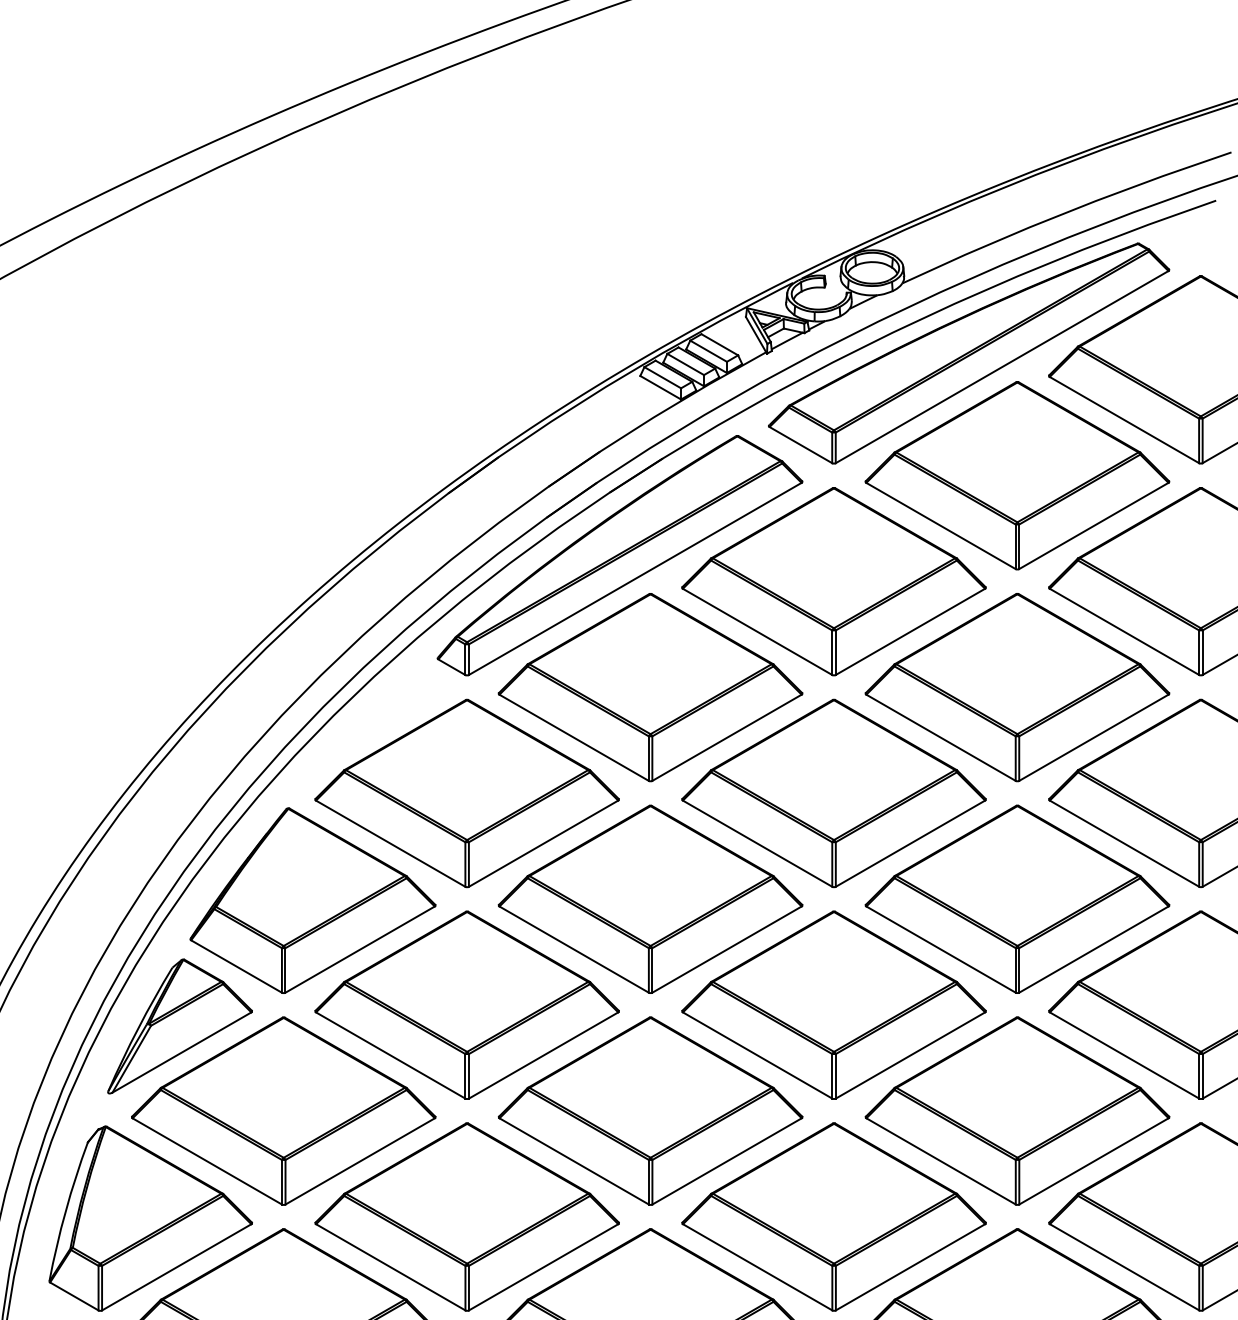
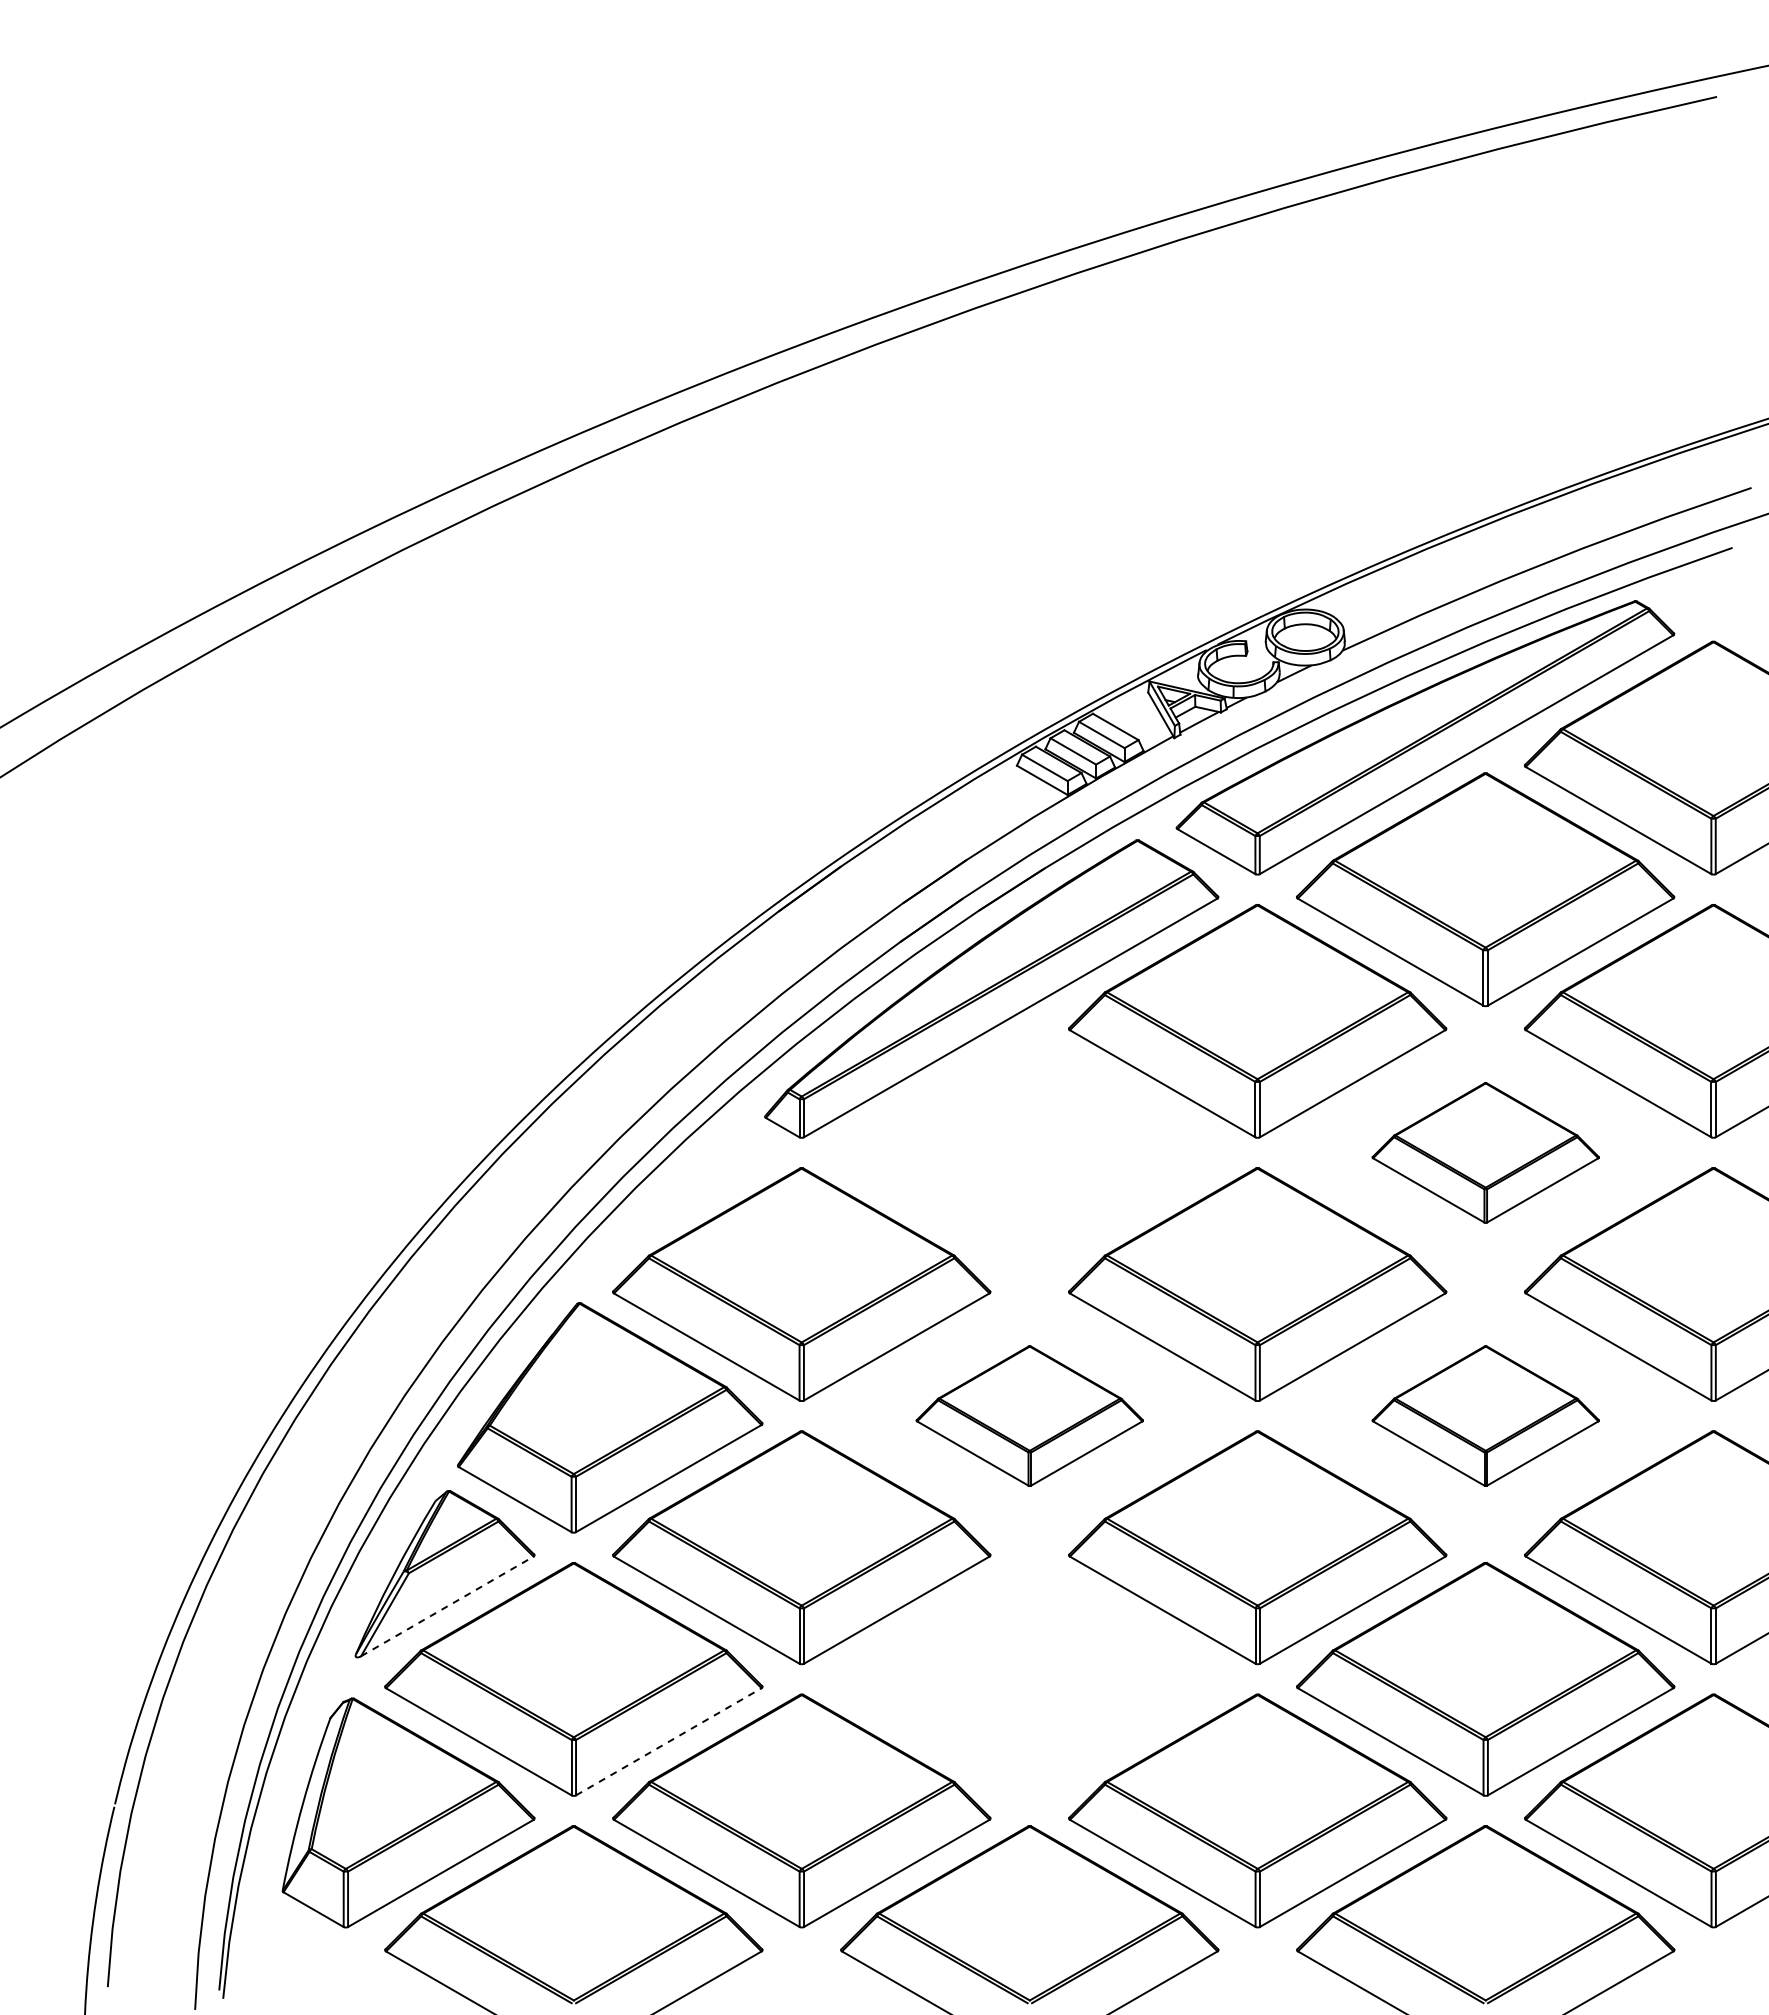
part: (650, 687) -> (1029, 1152), removed
part: (1017, 687) -> (1485, 1152), size x0.6
part: (650, 898) -> (1029, 1415), size x0.6
part: (1017, 898) -> (1485, 1415), size x0.6
line: (182, 1052) -> (447, 1606), solid -> dashed
part: (650, 1111) -> (1029, 1679), removed
line: (360, 1161) -> (669, 1741), solid -> dashed

